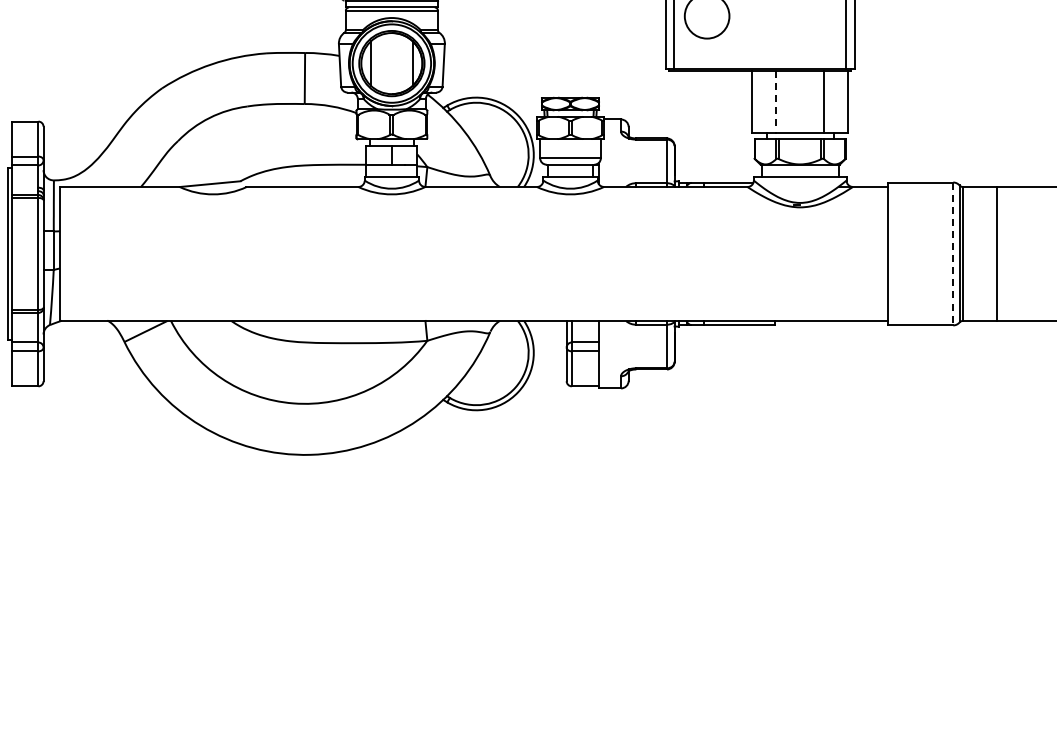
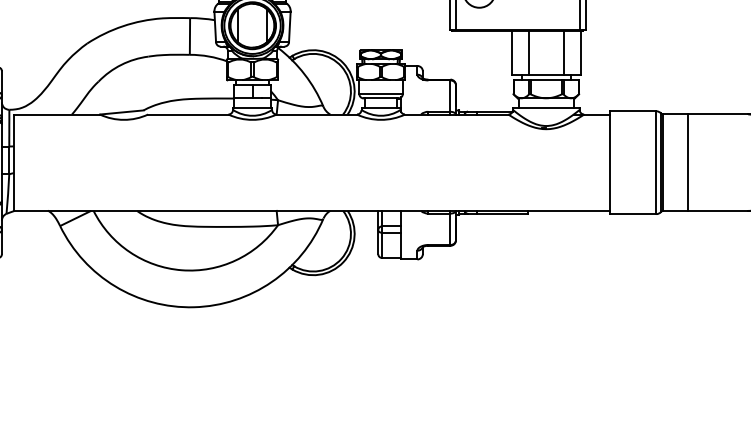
line: (776, 101) -> (529, 53), dashed -> solid
line: (953, 254) -> (656, 163), dashed -> solid

